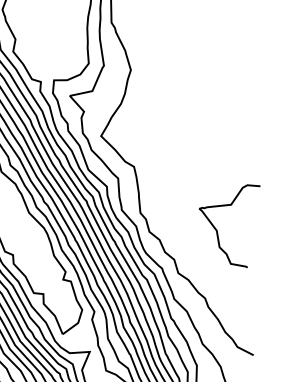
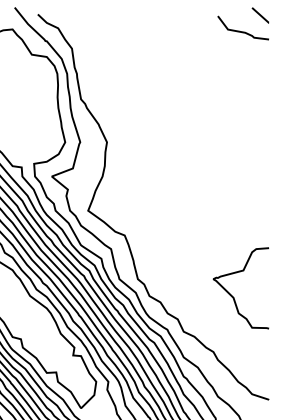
curve: (216, 228) -> (232, 295), moved

